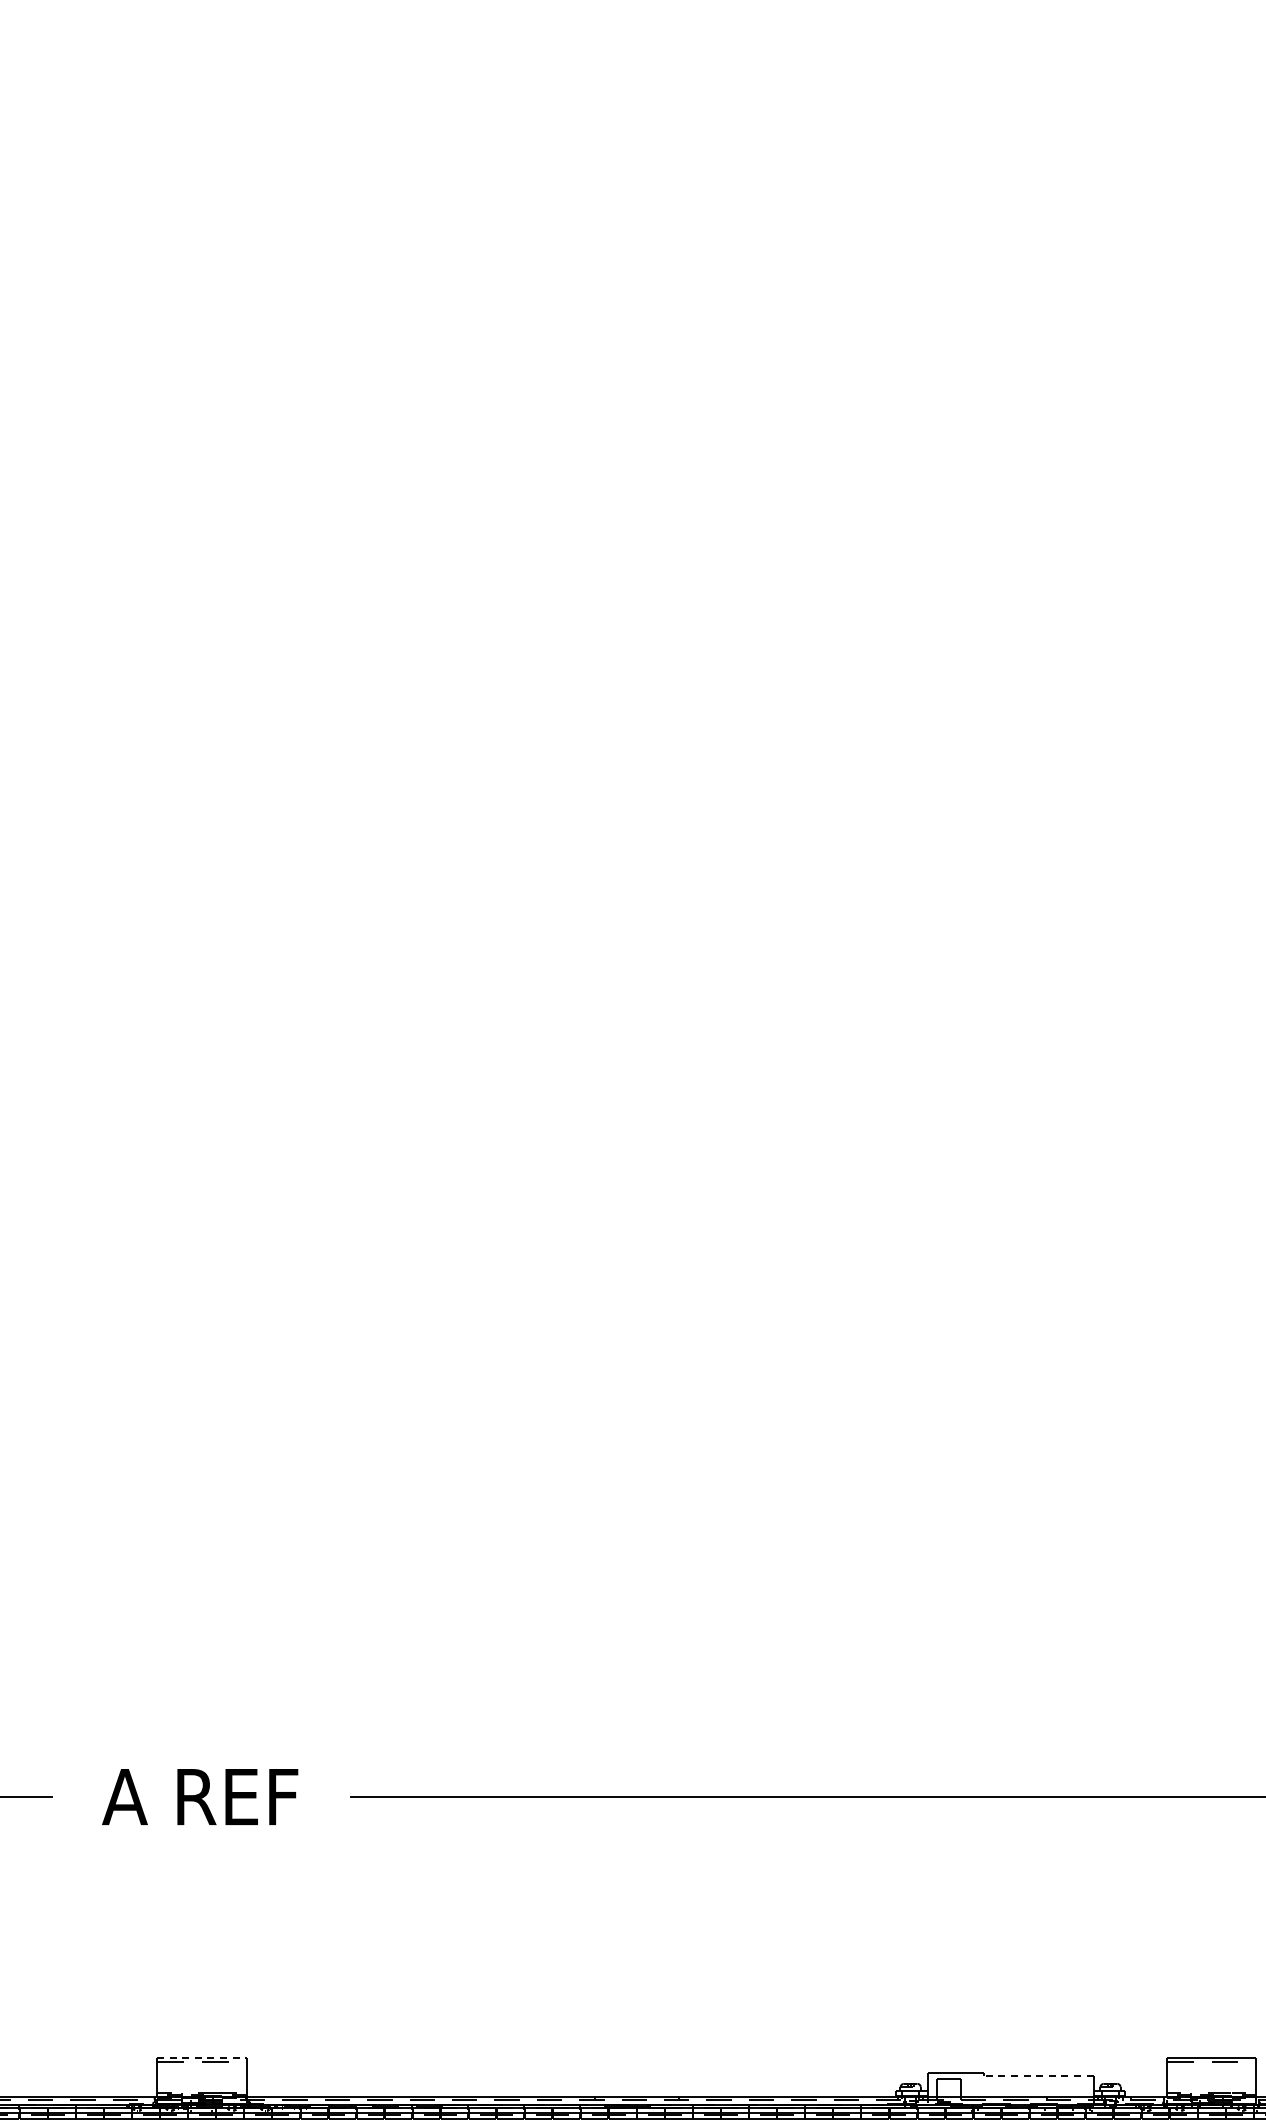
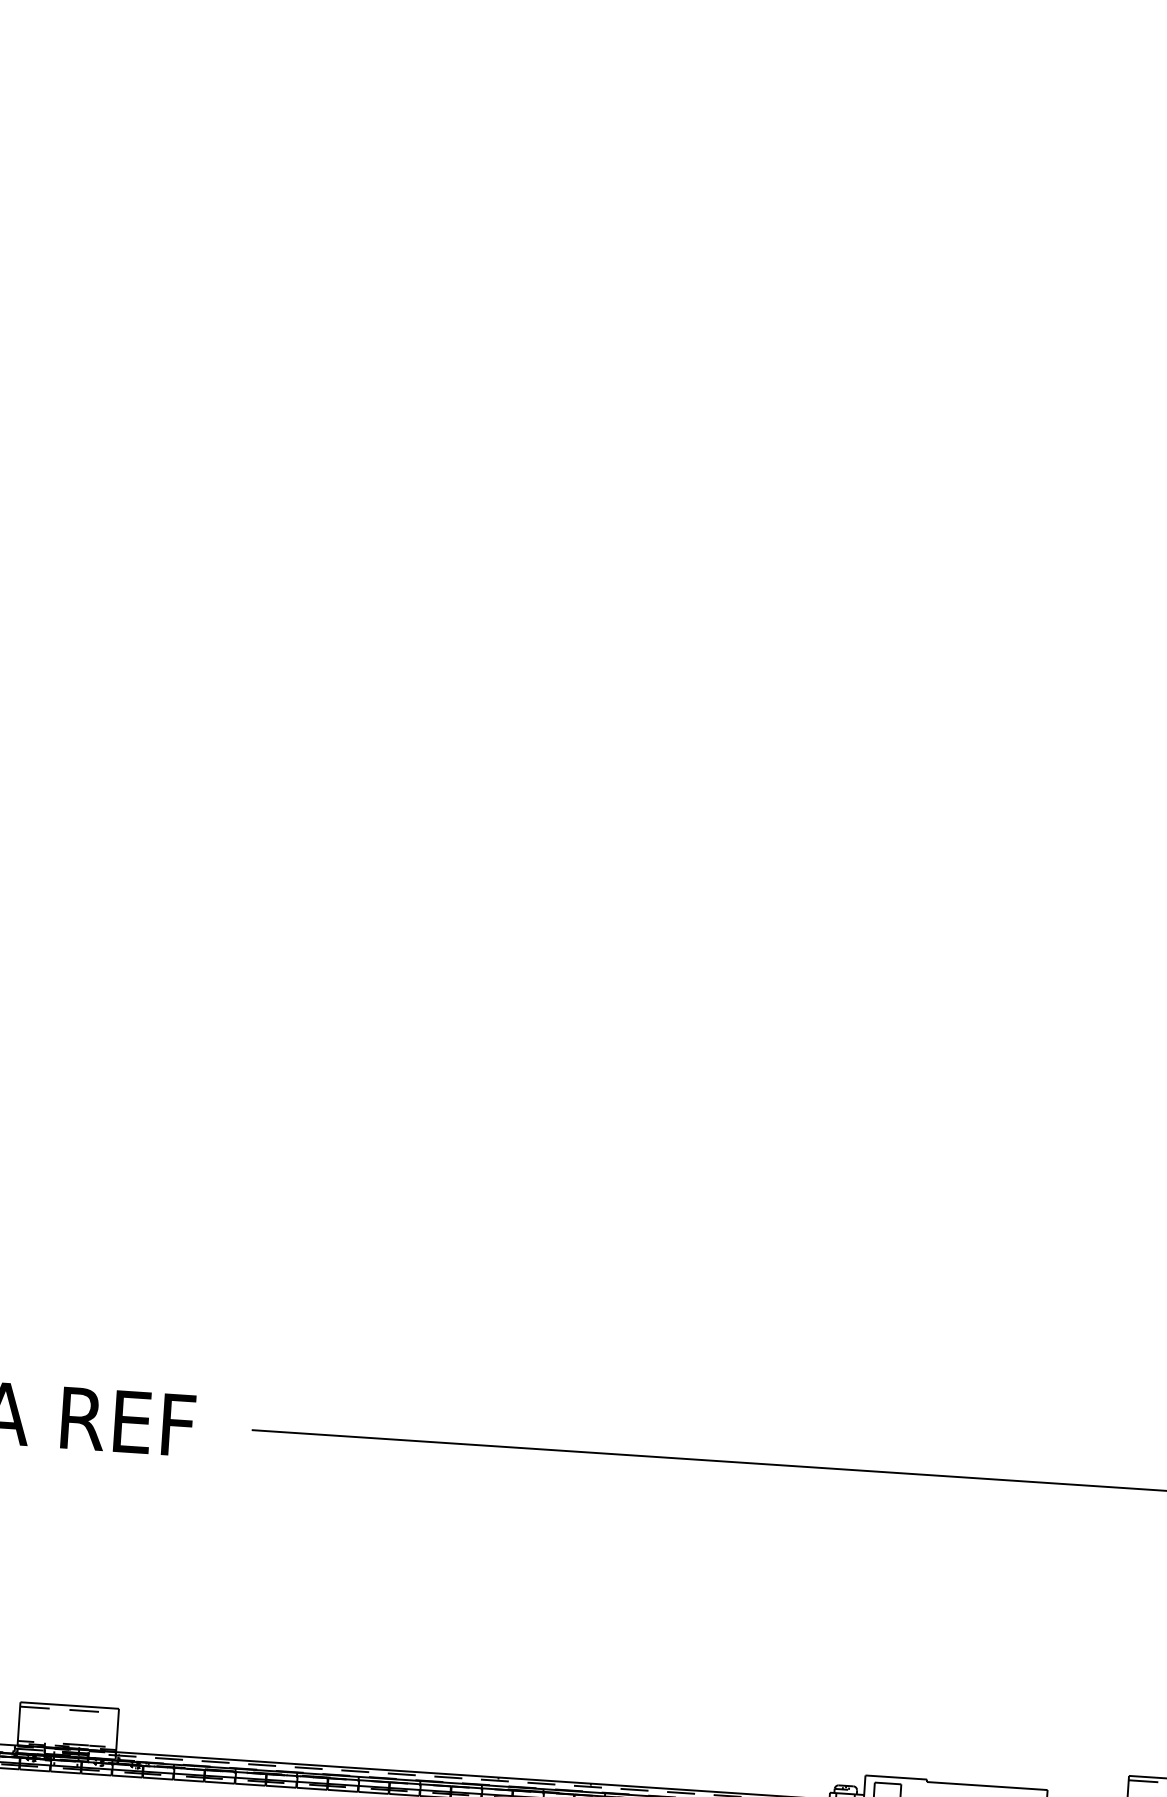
line: (201, 2057) -> (69, 1705), dashed -> solid
line: (1038, 2075) -> (987, 1786), dashed -> solid

